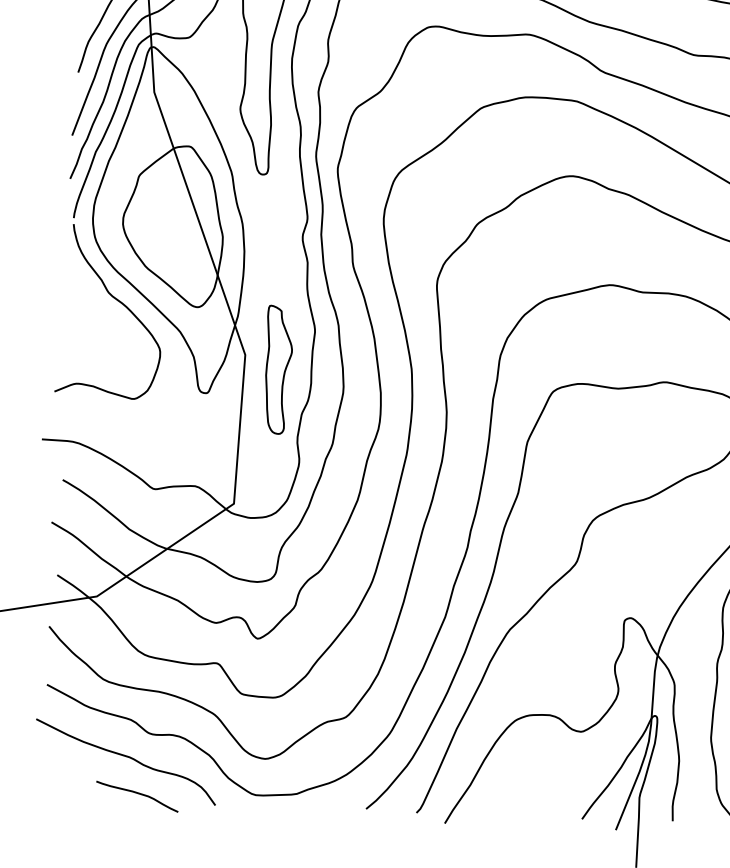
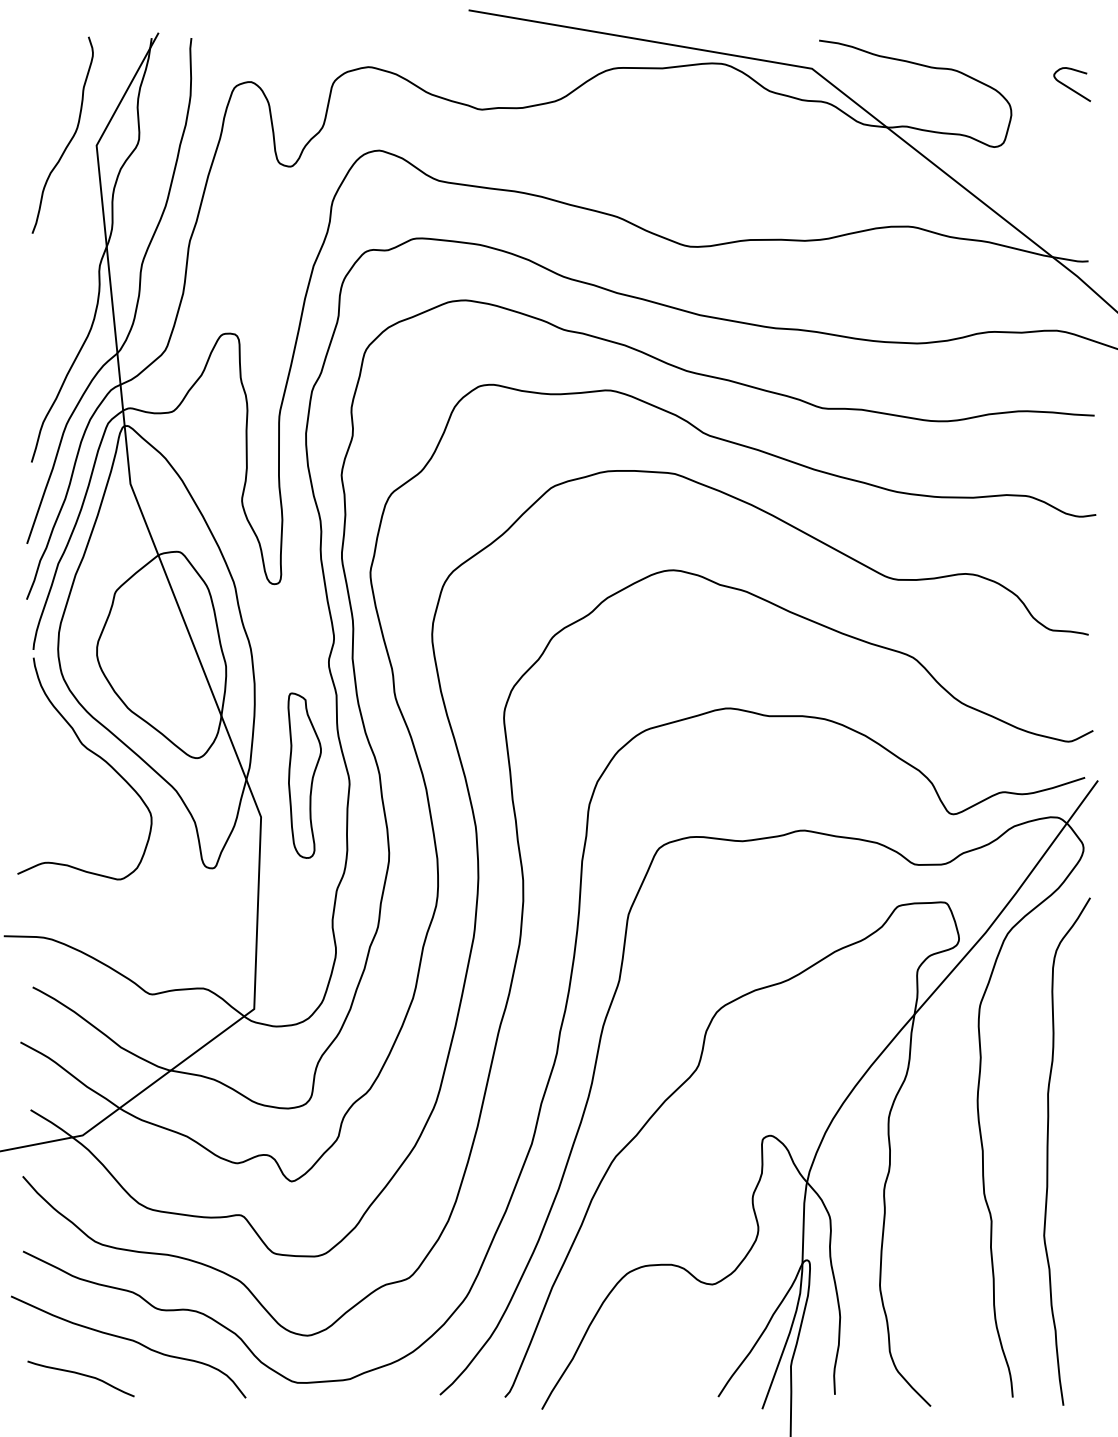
part: (278, 369) -> (304, 775), moved
curve: (137, 794) -> (81, 1375), moved

